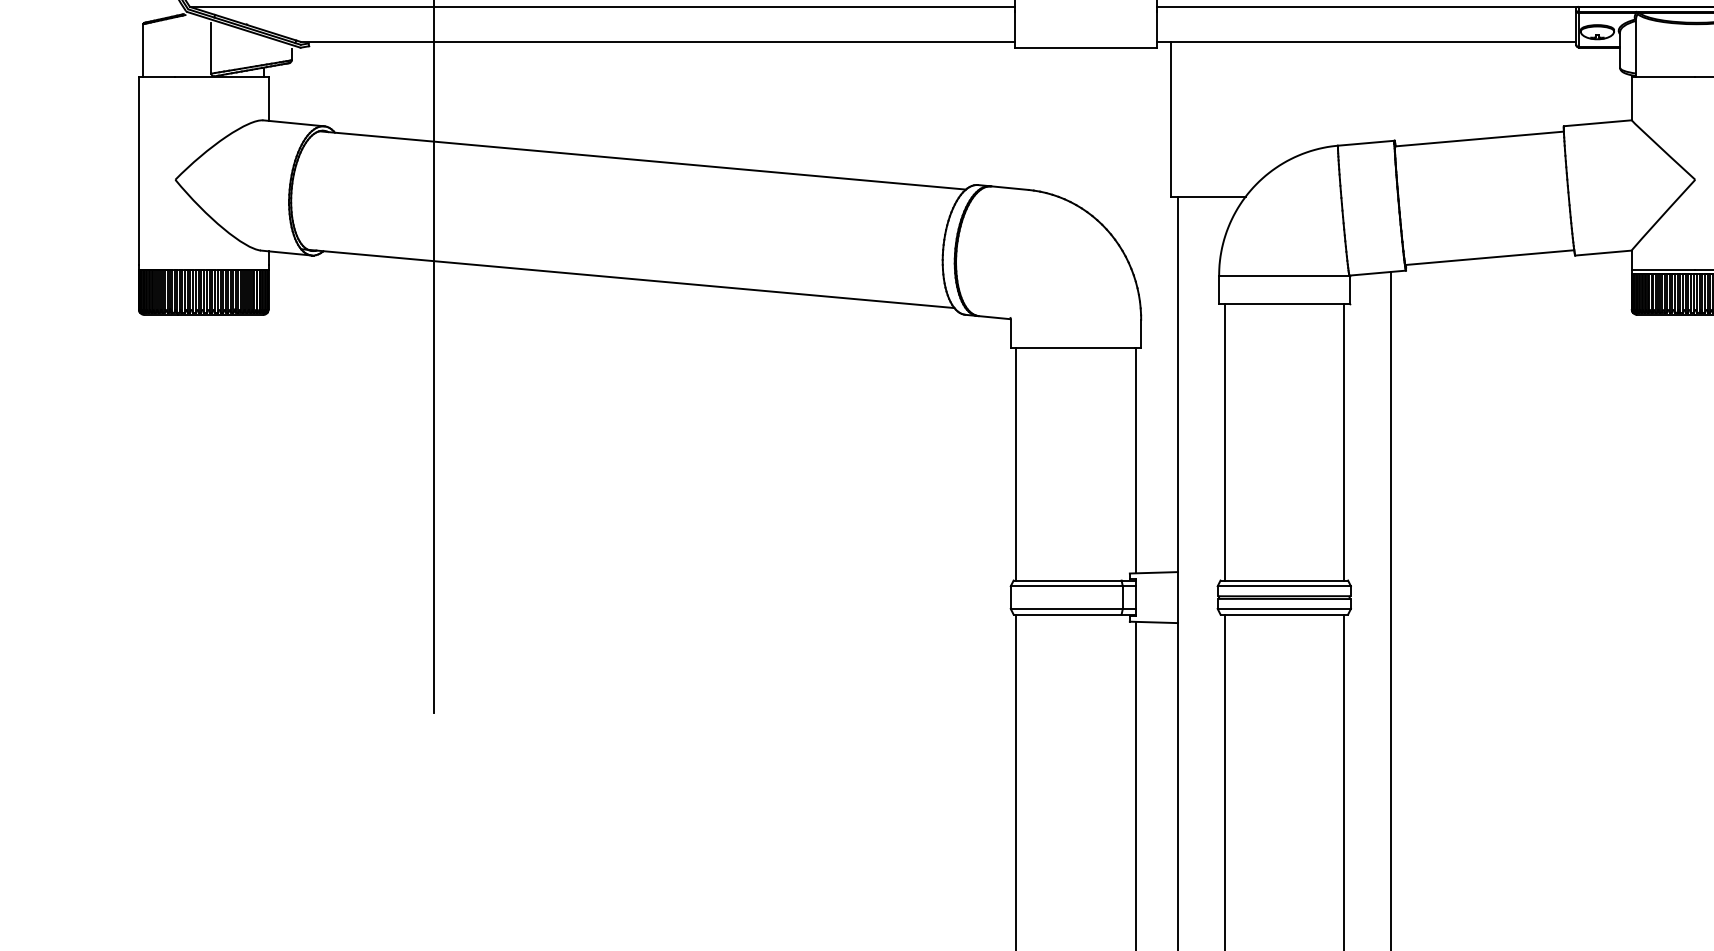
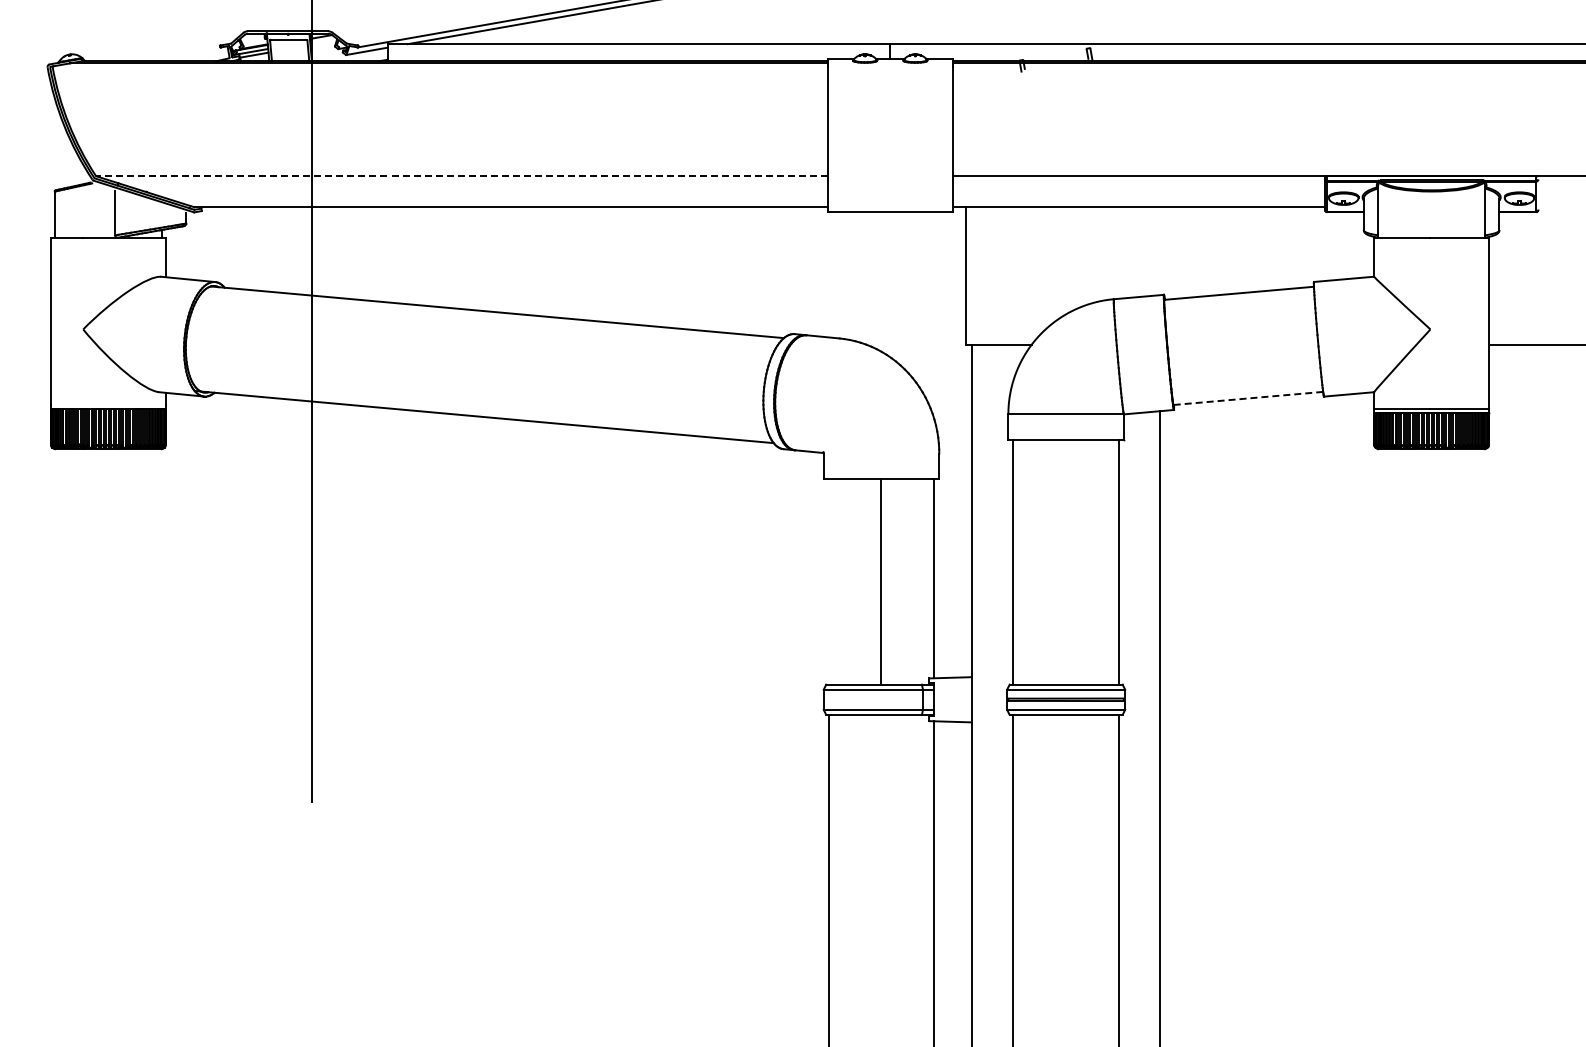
line: (602, 7) -> (461, 176), solid -> dashed
line: (1488, 257) -> (1247, 398), solid -> dashed
line: (1016, 464) -> (880, 581), moved

